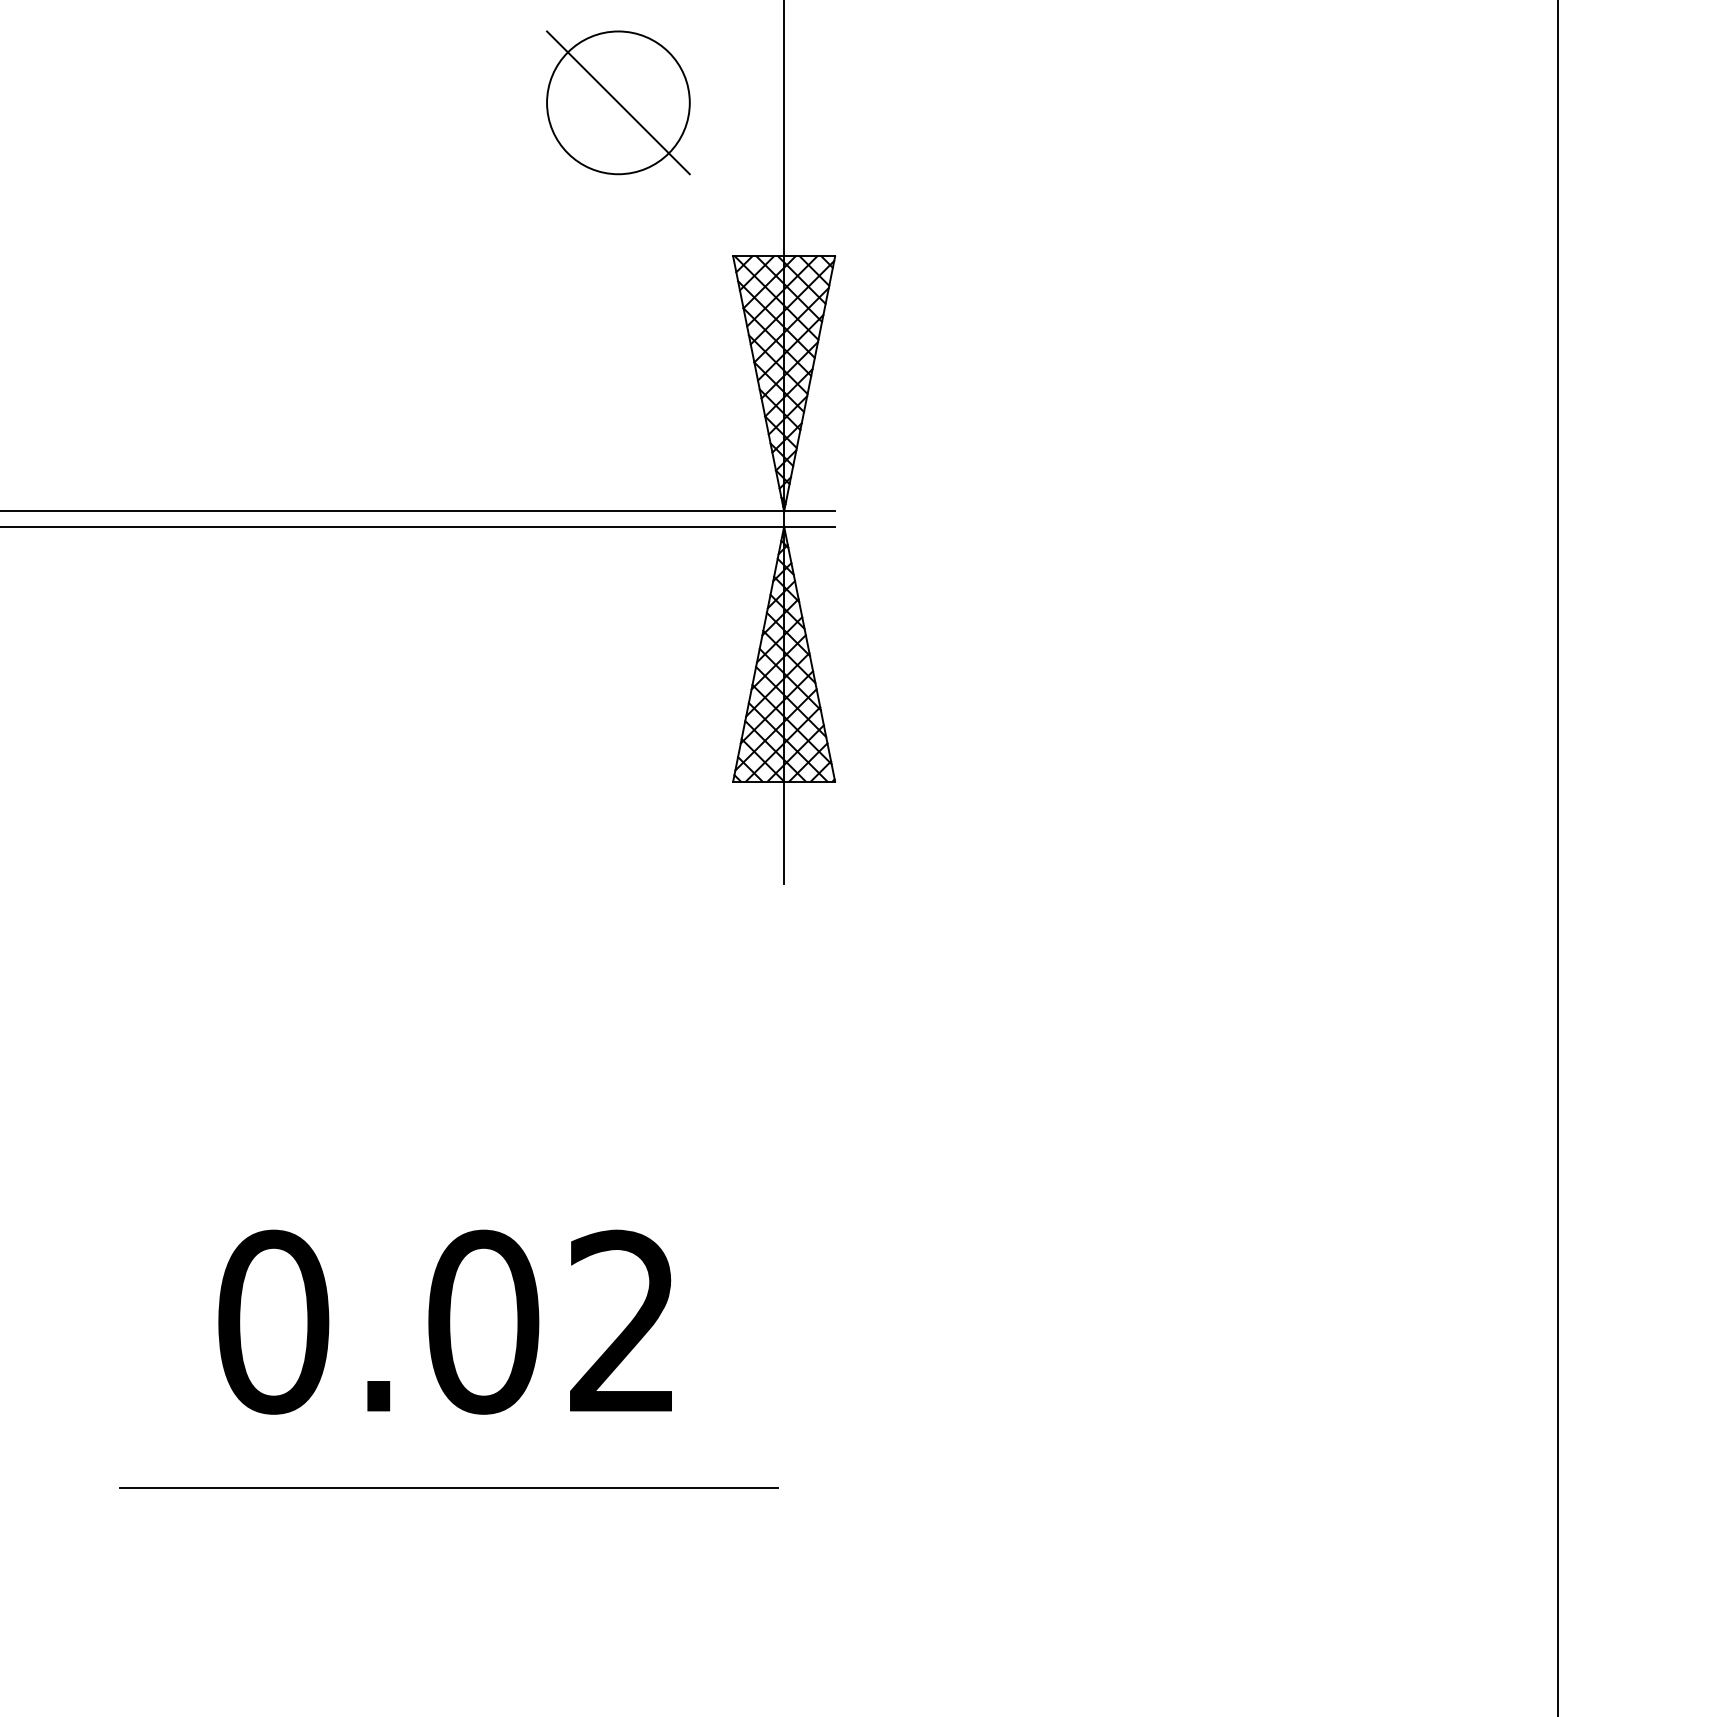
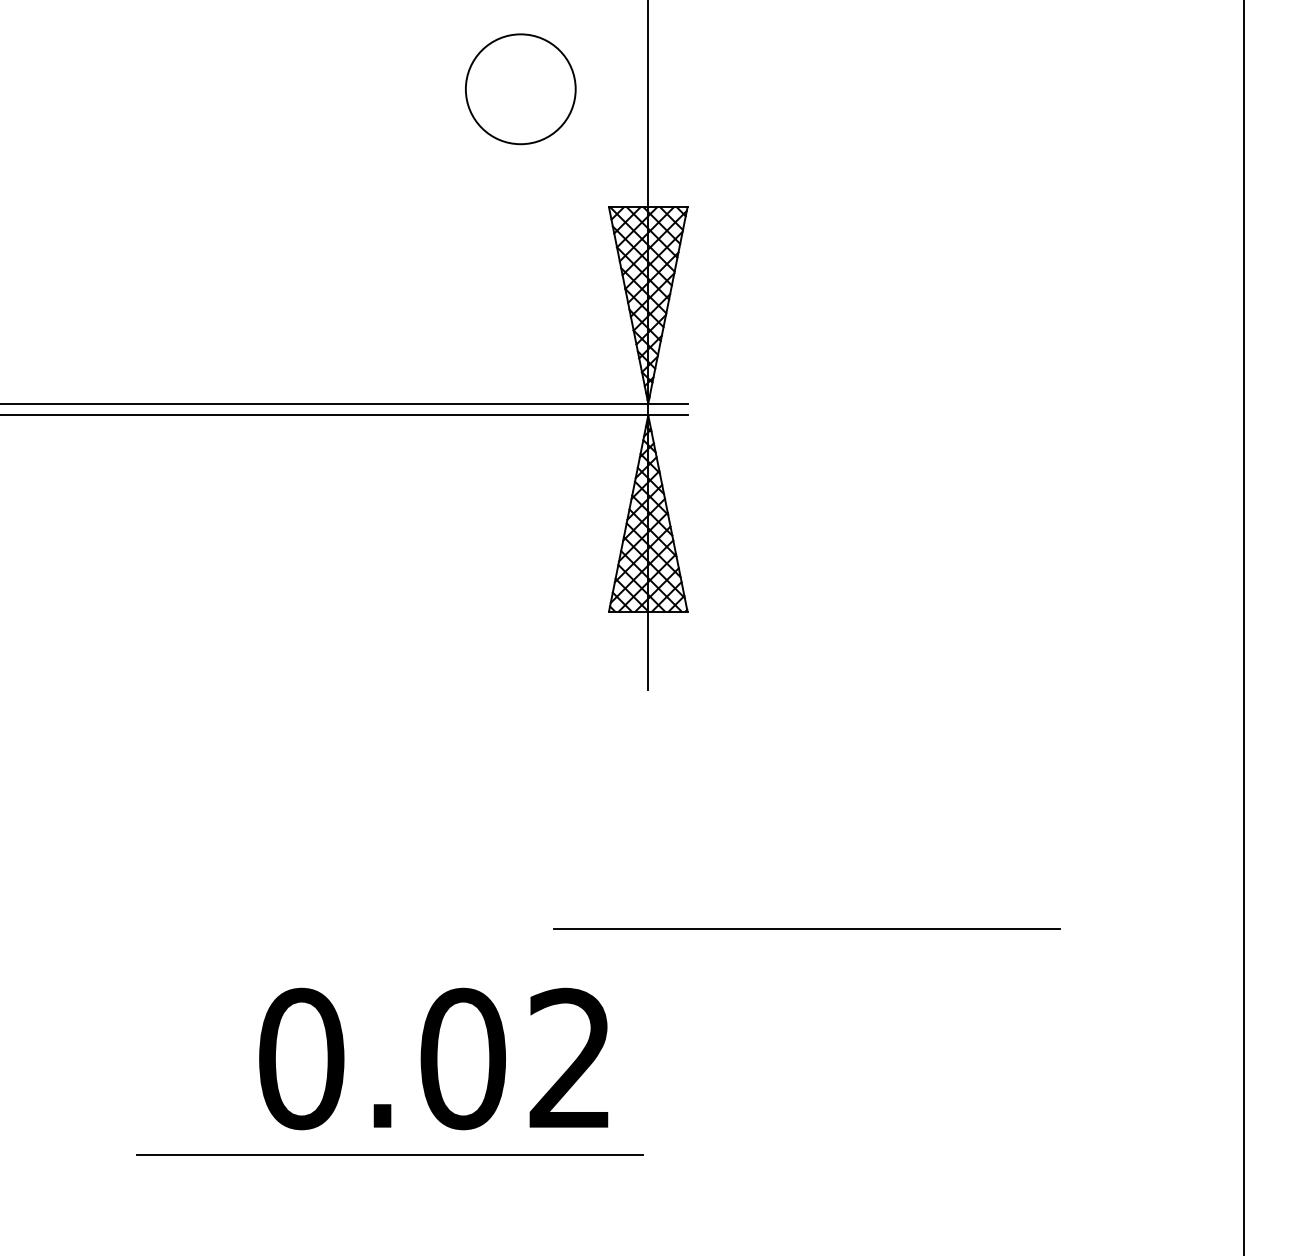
line: (618, 102) -> (520, 89), removed
line: (990, 1193) -> (807, 928), added
text: (444, 1321) -> (433, 1058), moved

